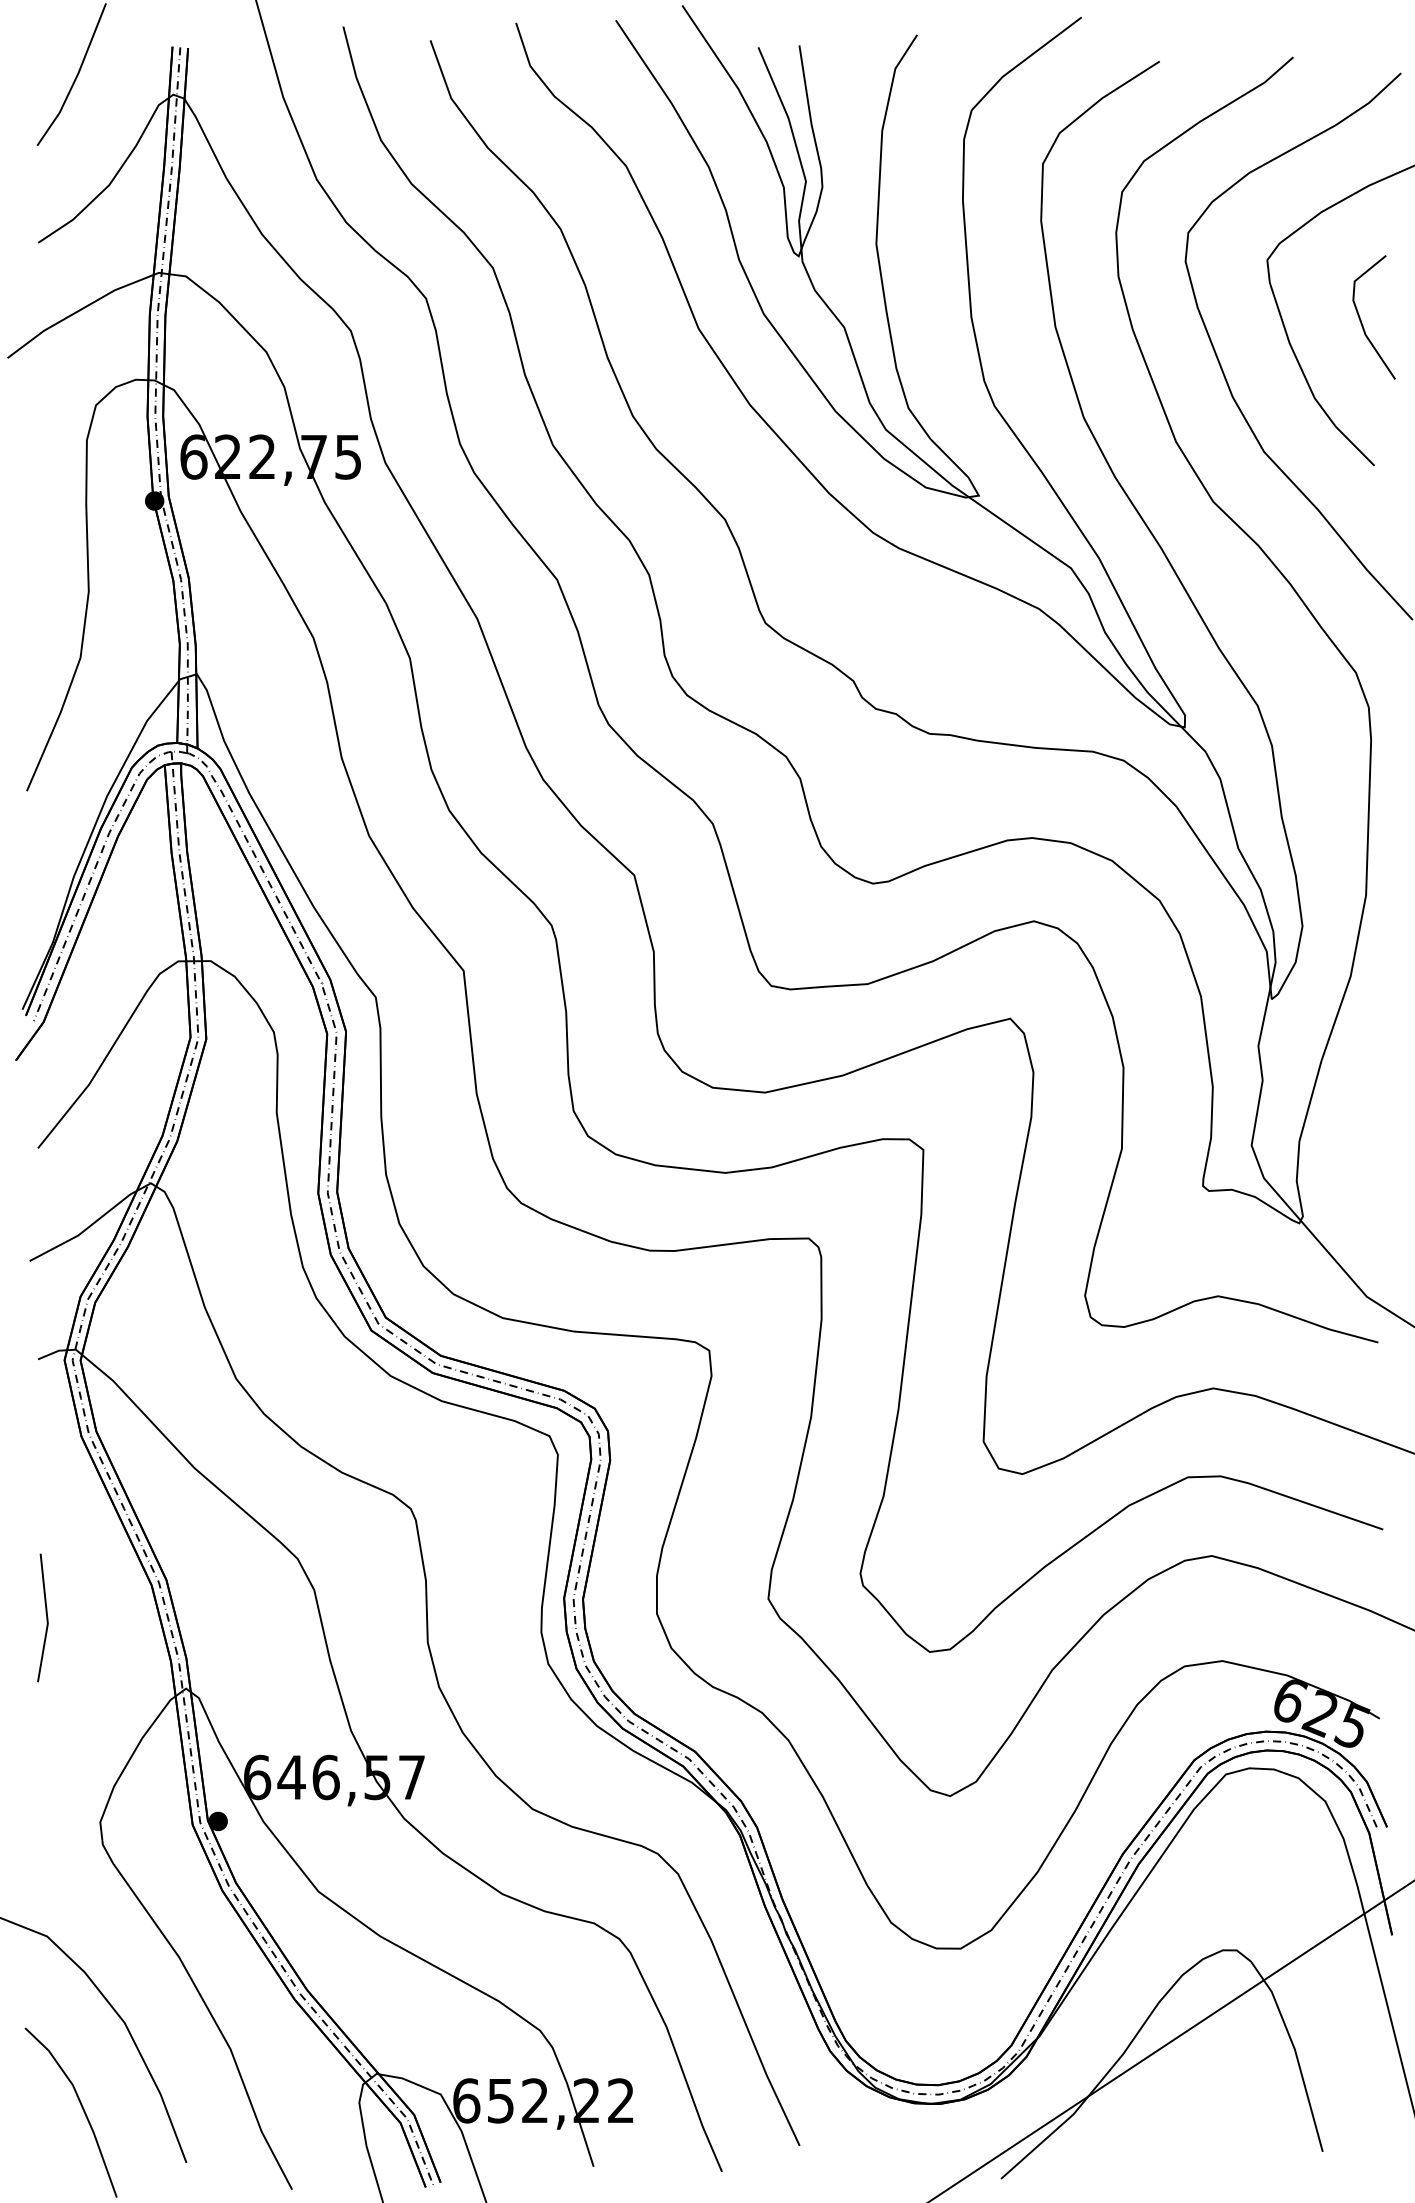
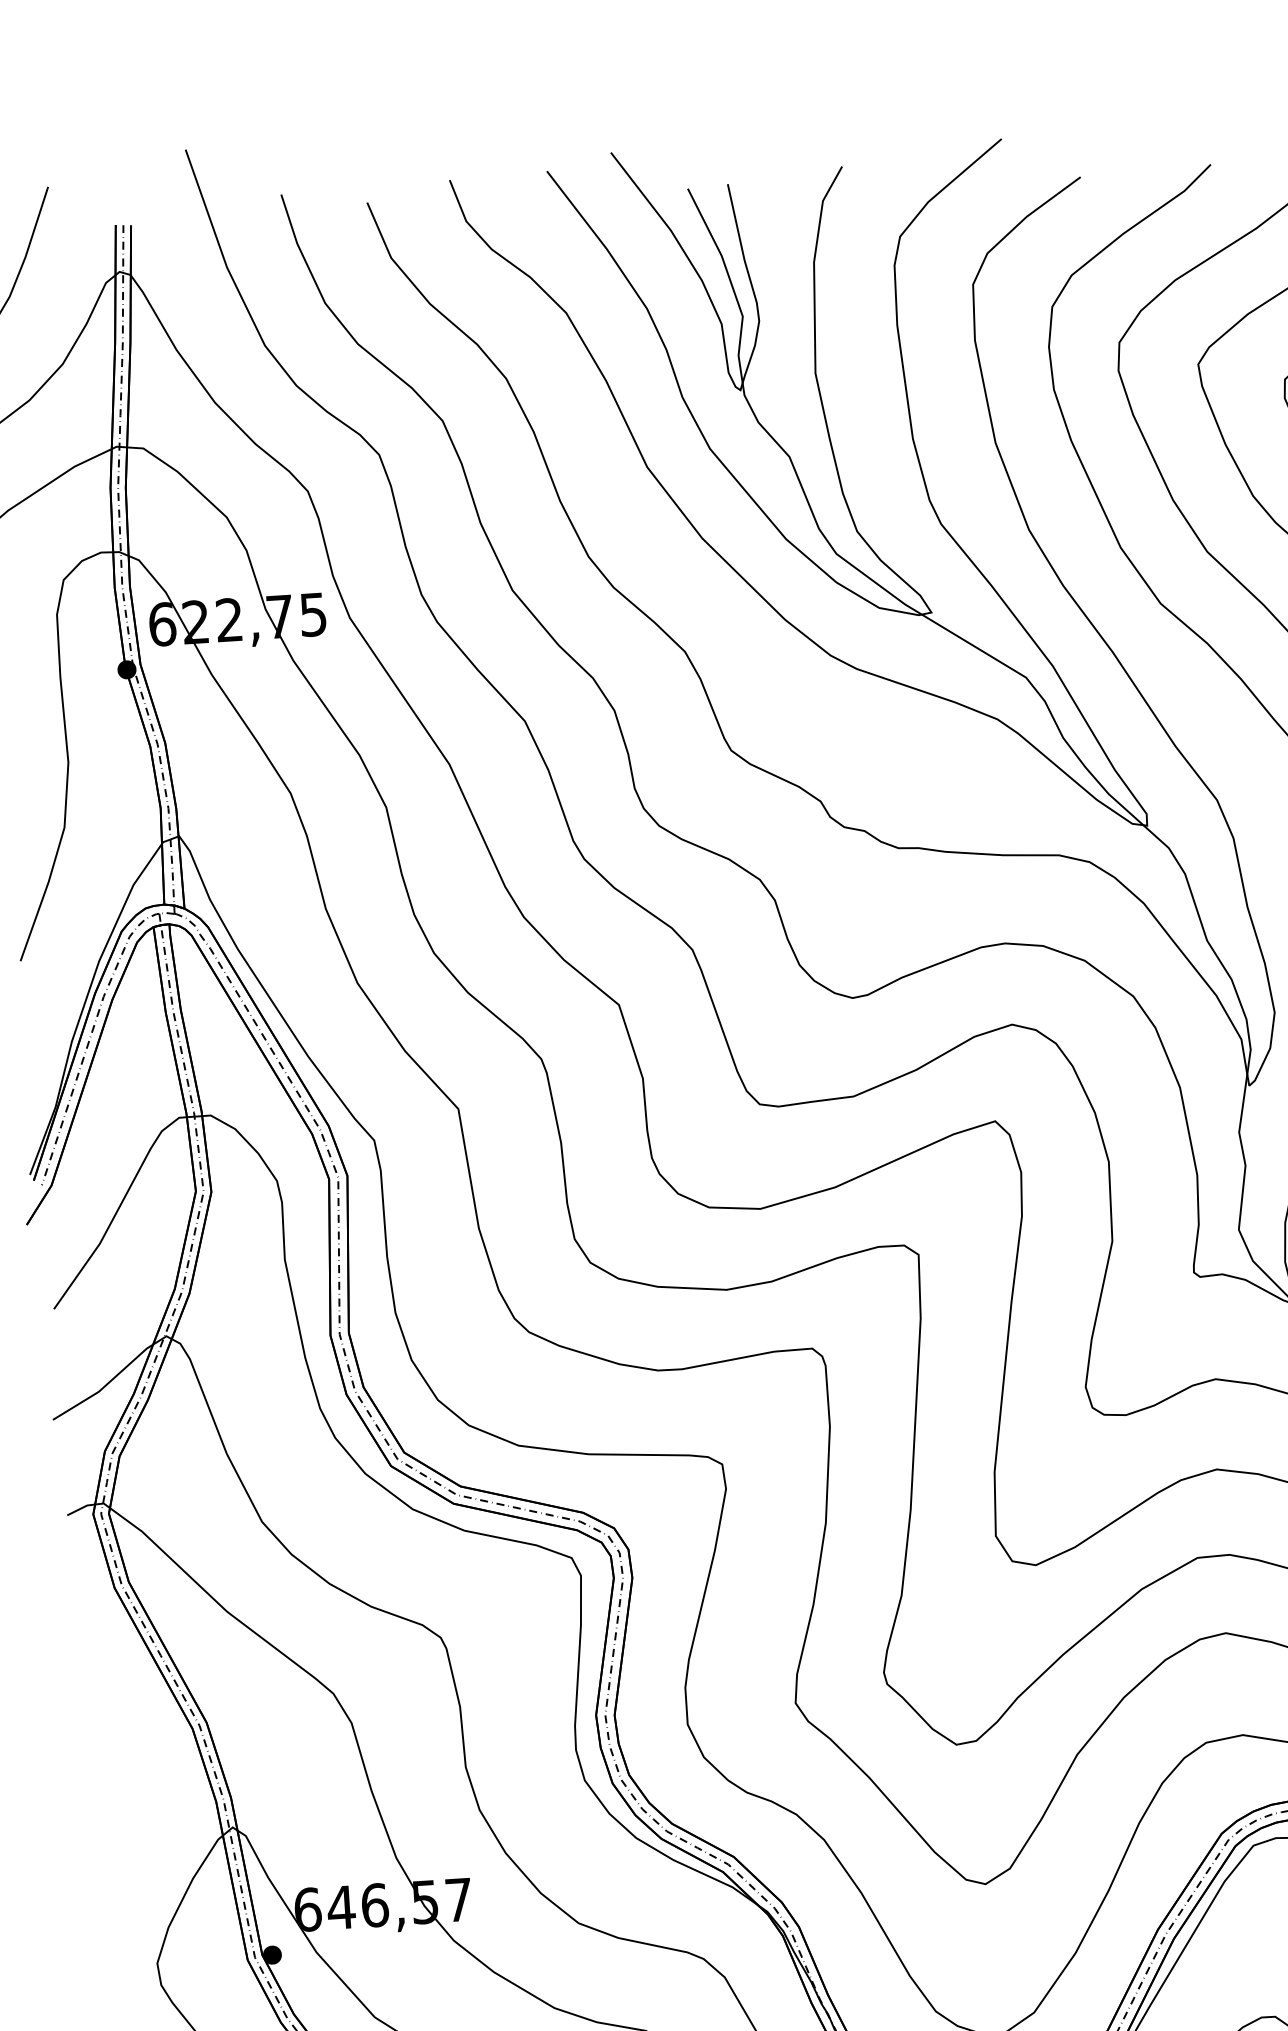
line: (46, 1617) -> (91, 1766), removed

